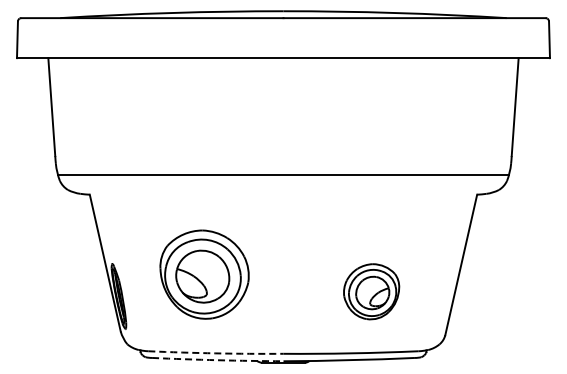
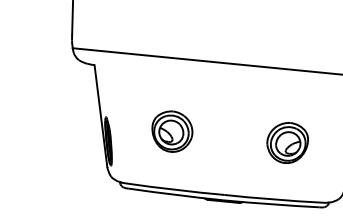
part: (203, 274) -> (171, 131), size x0.62
part: (371, 291) -> (287, 142), moved
arc: (215, 353) -> (174, 189), dashed -> solid
arc: (217, 360) -> (175, 195), dashed -> solid

